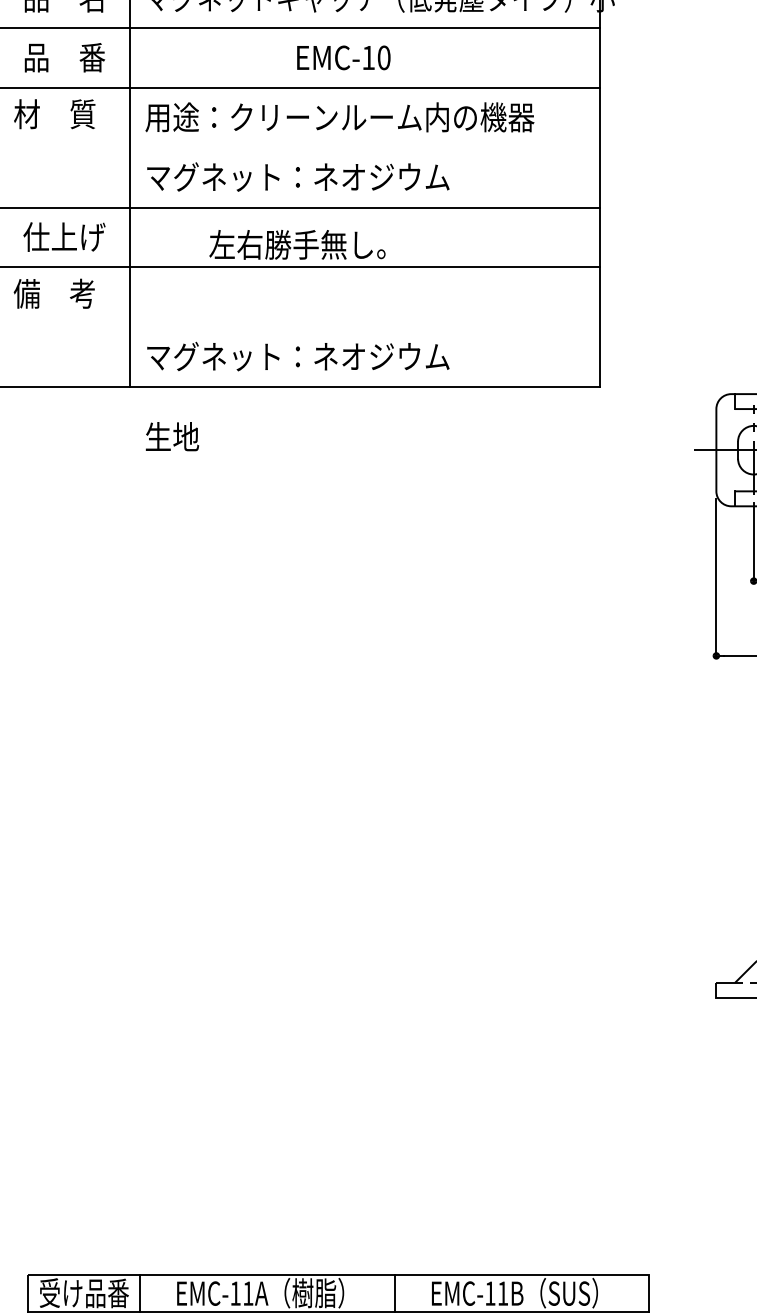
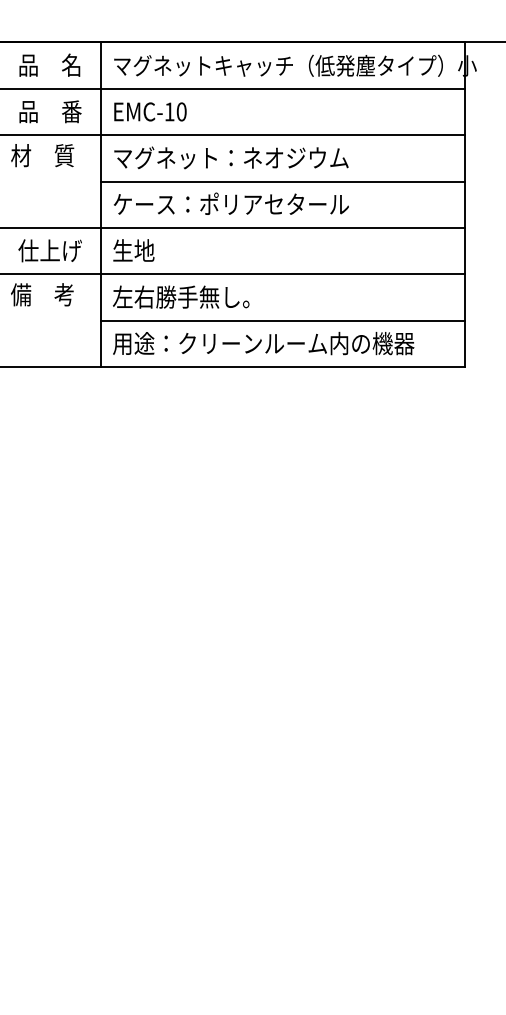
text: (343, 57) -> (150, 111), moved
text: (339, 117) -> (263, 158), 用途：クリーンルーム内の機器 -> マグネット：ネオジウム
line: (364, 147) -> (282, 181), added
text: (298, 176) -> (231, 203), マグネット：ネオジウム -> ケース：ポリアセタール
text: (297, 244) -> (181, 296), moved
line: (364, 327) -> (282, 320), added
text: (339, 356) -> (263, 343), マグネット：ネオジウム -> 用途：クリーンルーム内の機器
text: (171, 436) -> (133, 250), moved

